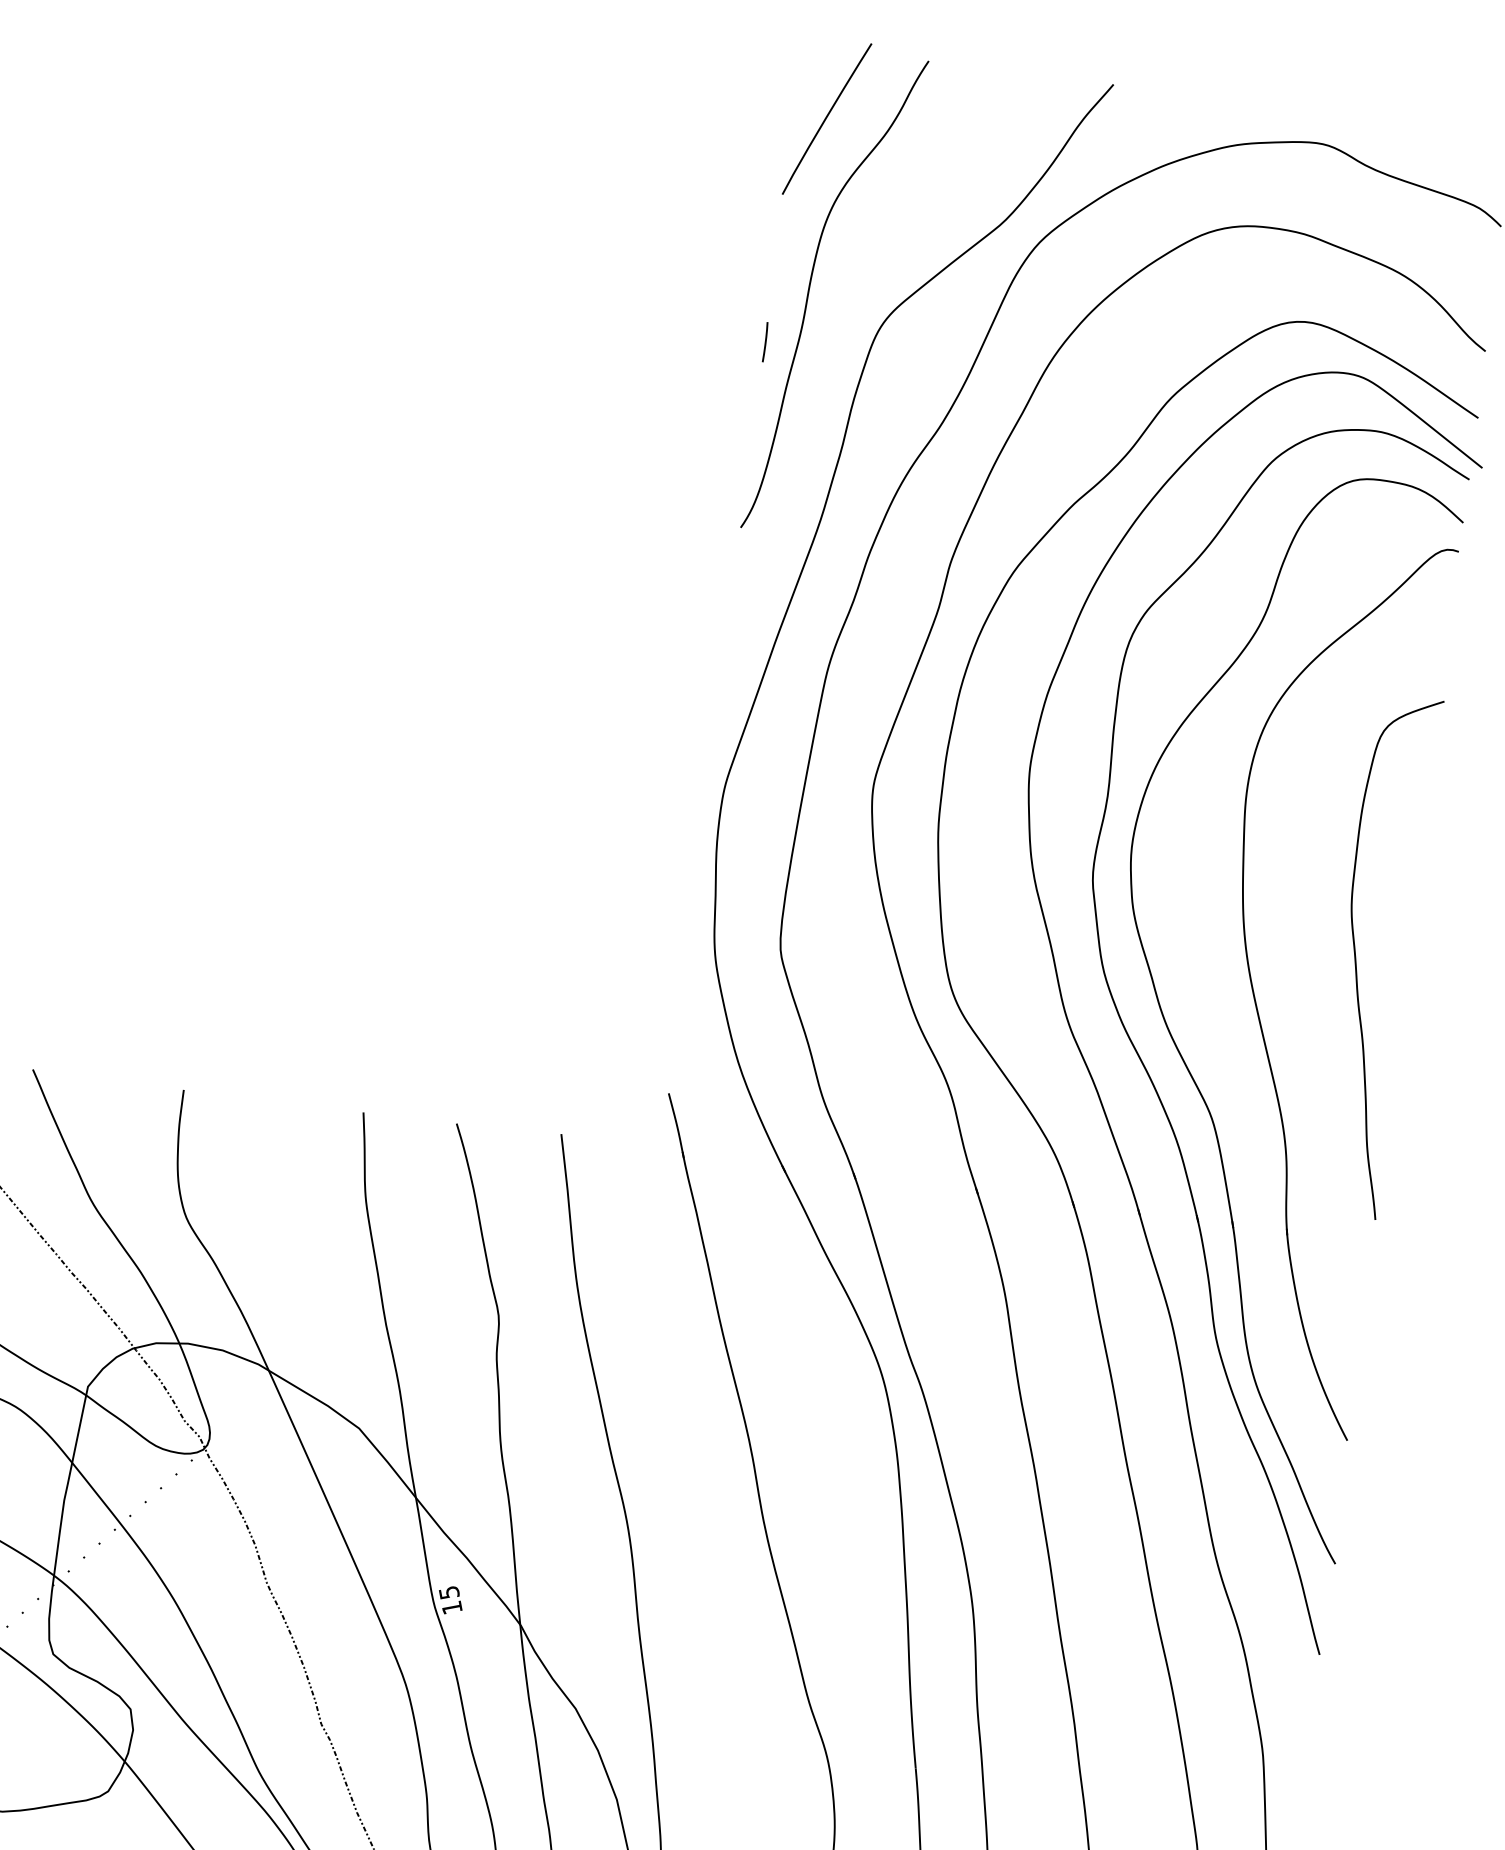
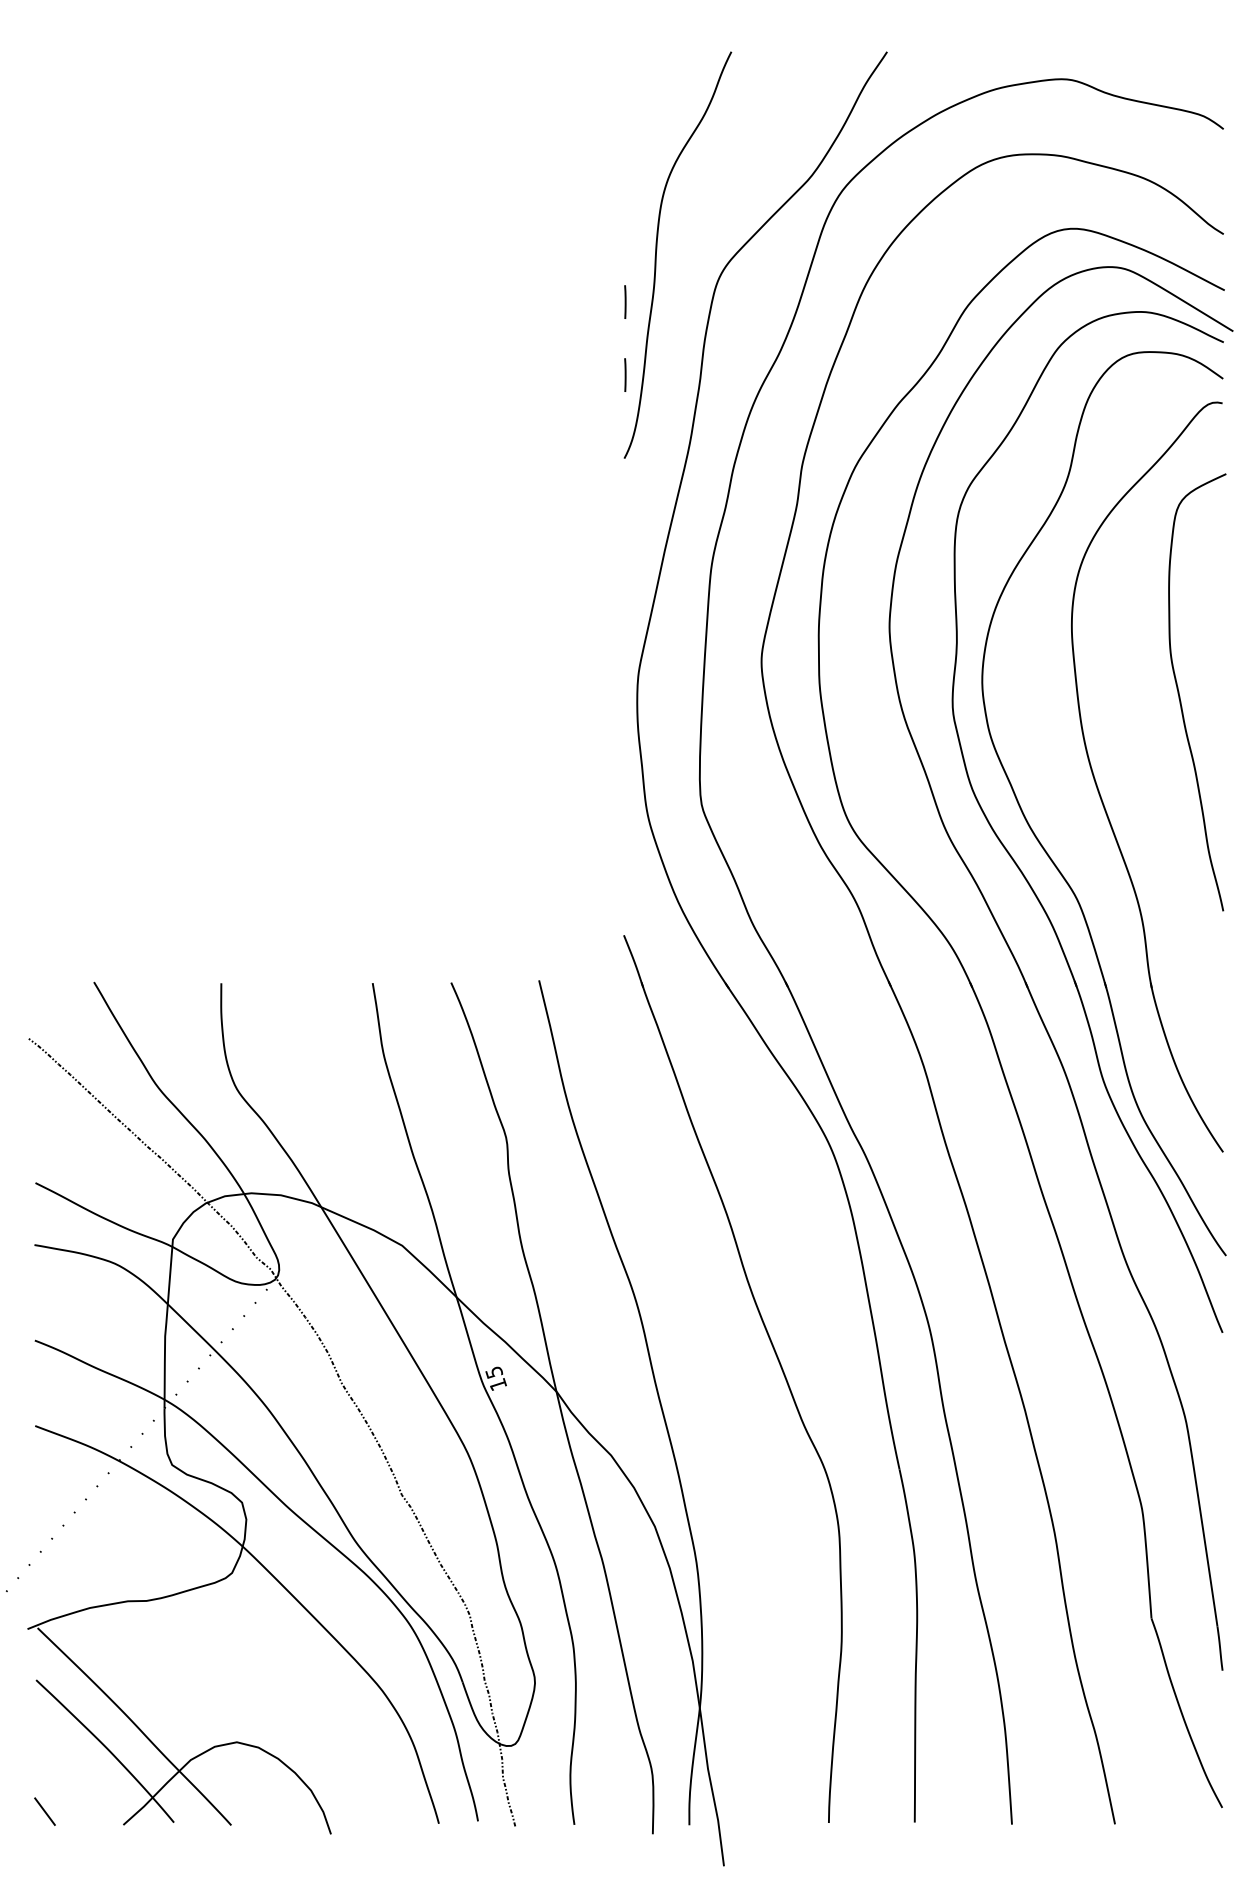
curve: (826, 118) -> (652, 110), removed
line: (754, 428) -> (625, 374), added
curve: (1356, 958) -> (1180, 696), moved

